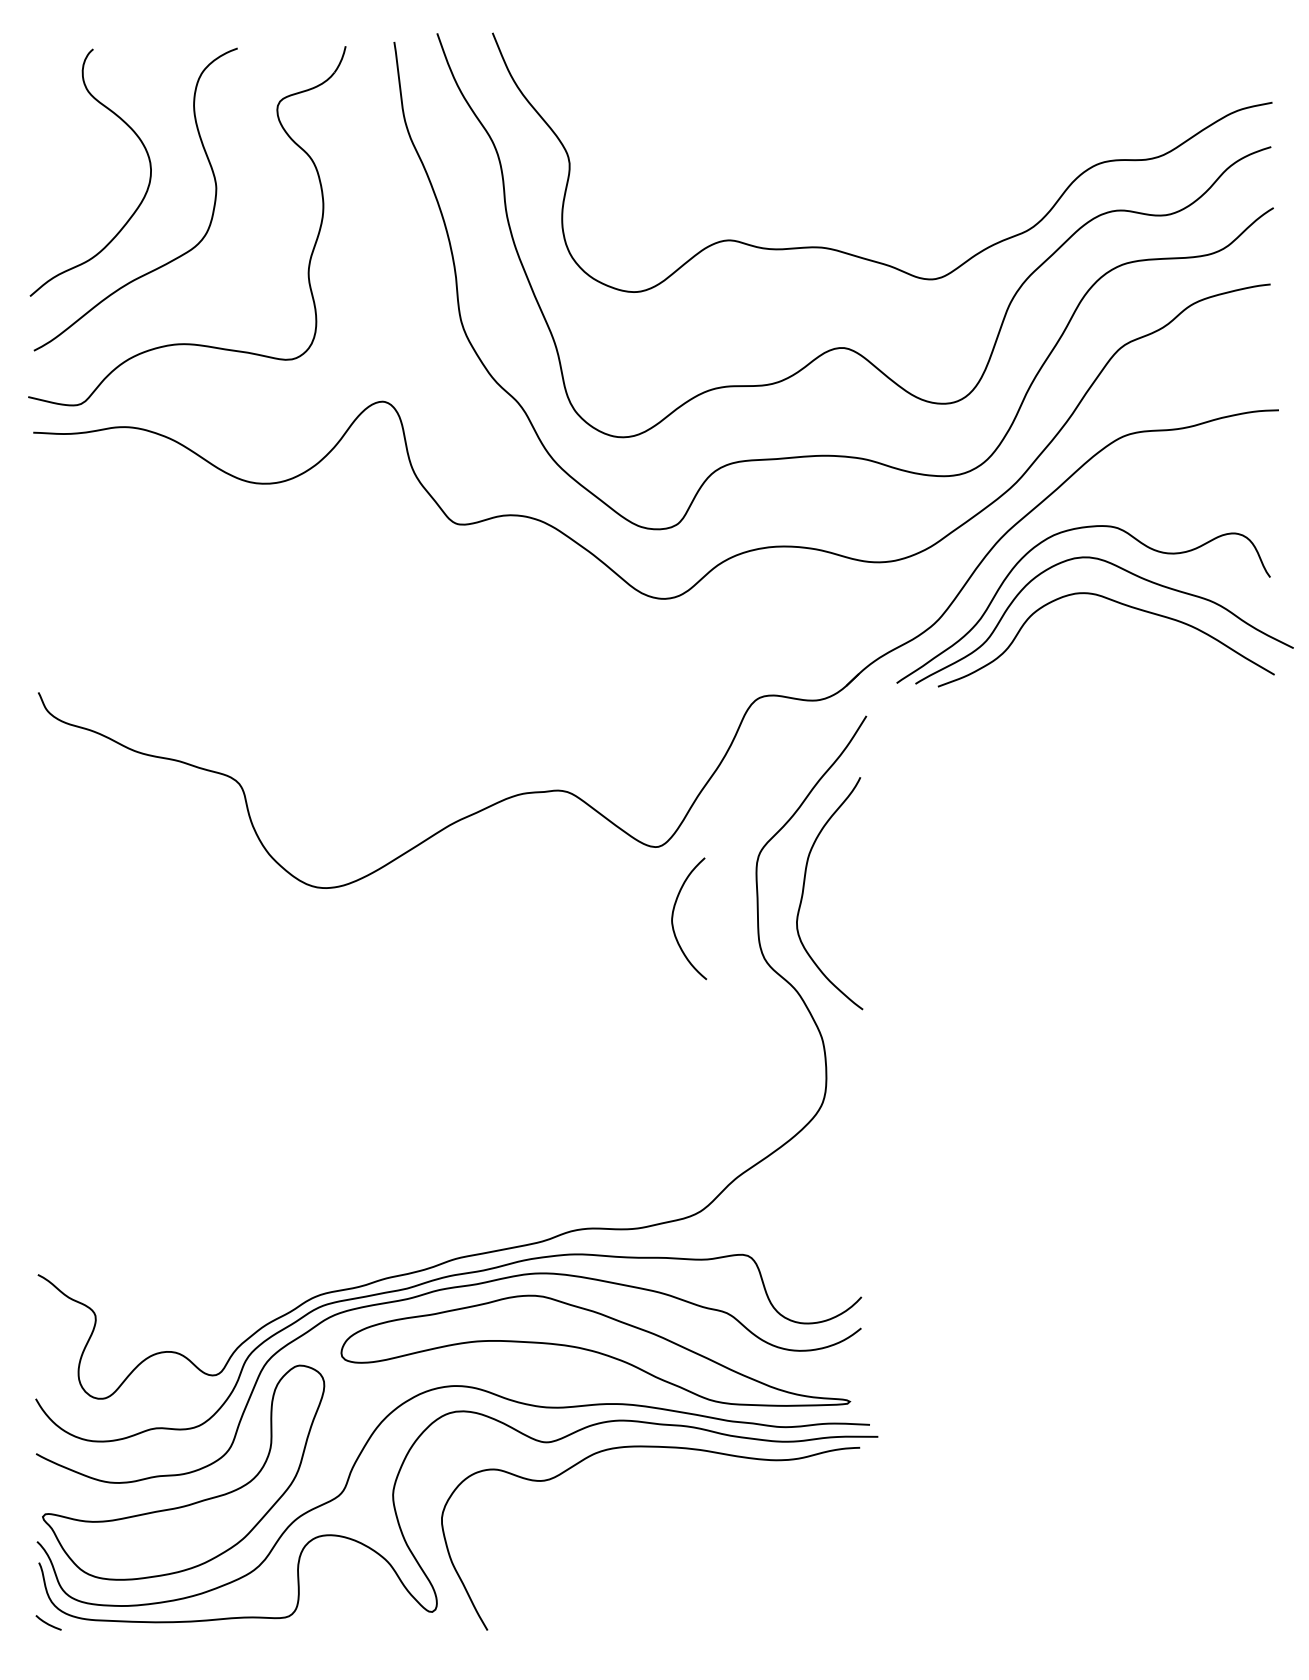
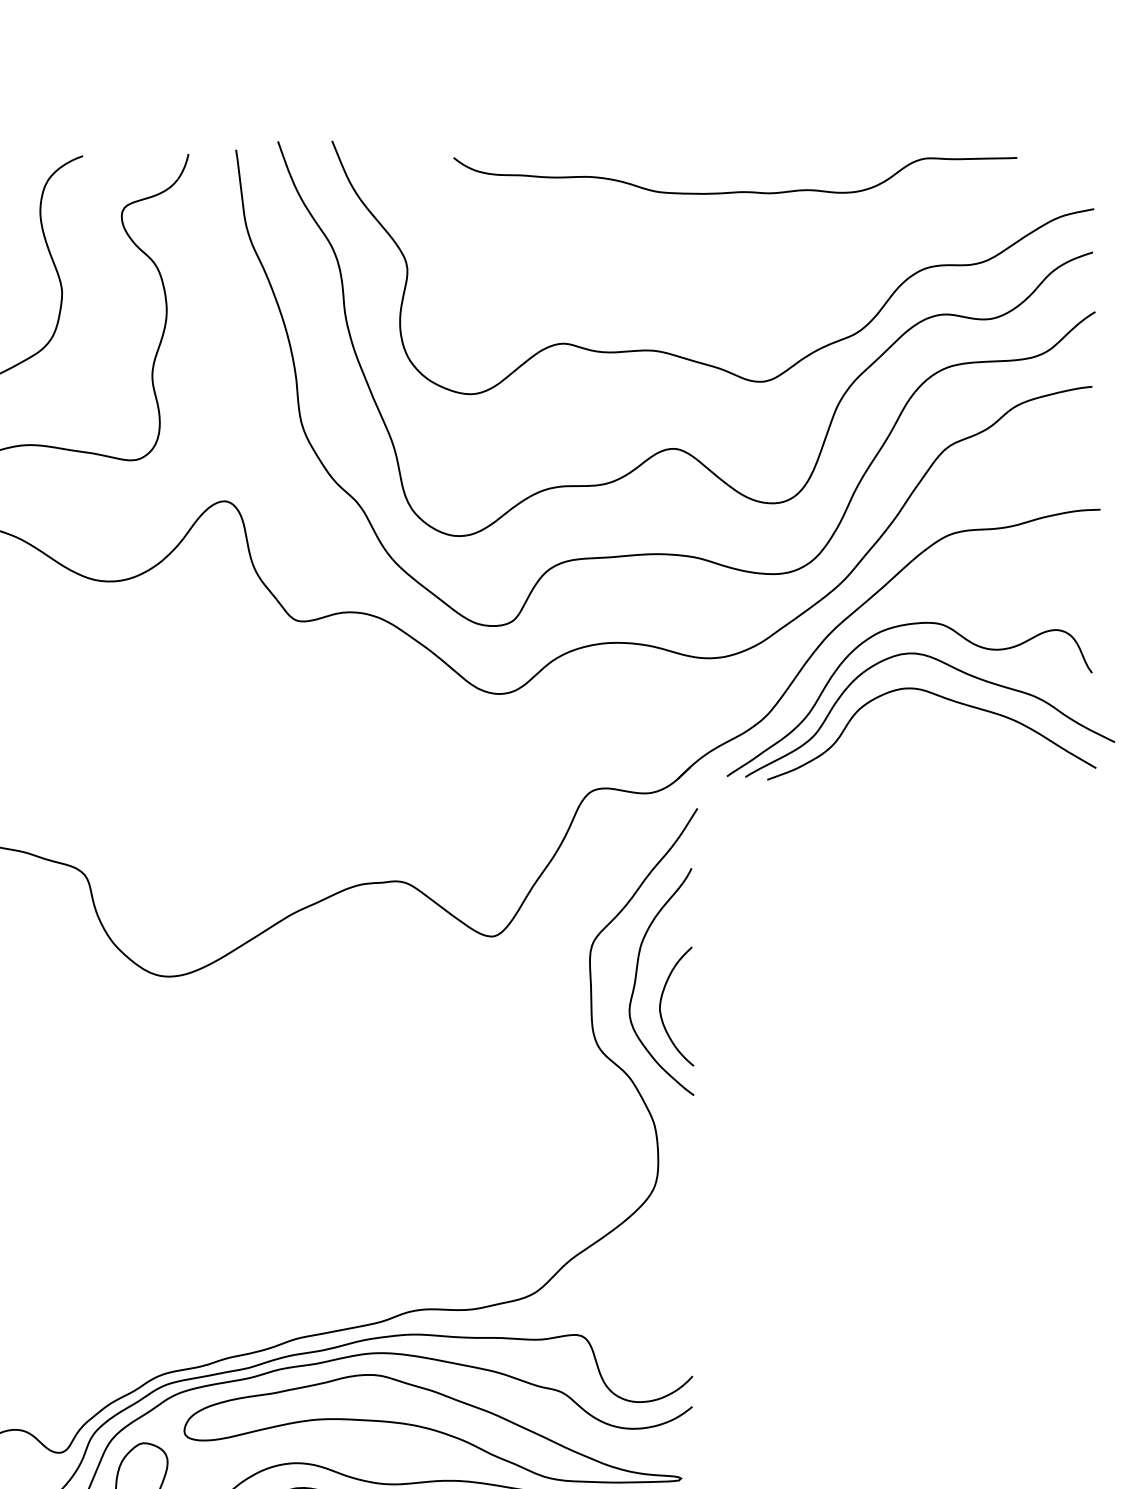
curve: (904, 84) -> (734, 191), added
curve: (673, 917) -> (661, 1005), moved

